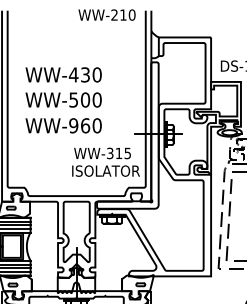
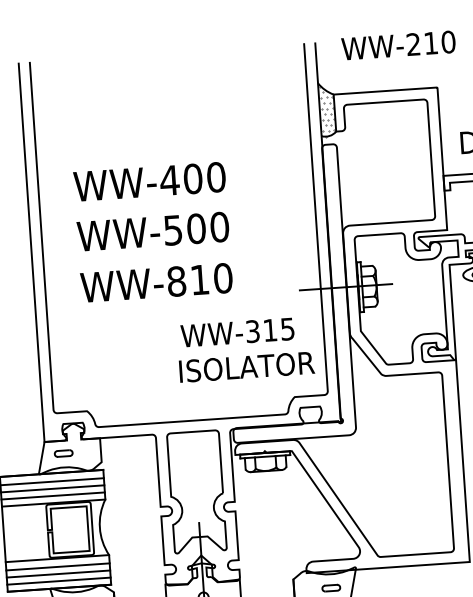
text: (106, 14) -> (397, 44), moved
hatch: (154, 45) -> (326, 111), added
text: (85, 74) -> (193, 178), WW-430 -> WW-400
text: (79, 125) -> (188, 280), WW-960 -> WW-810

